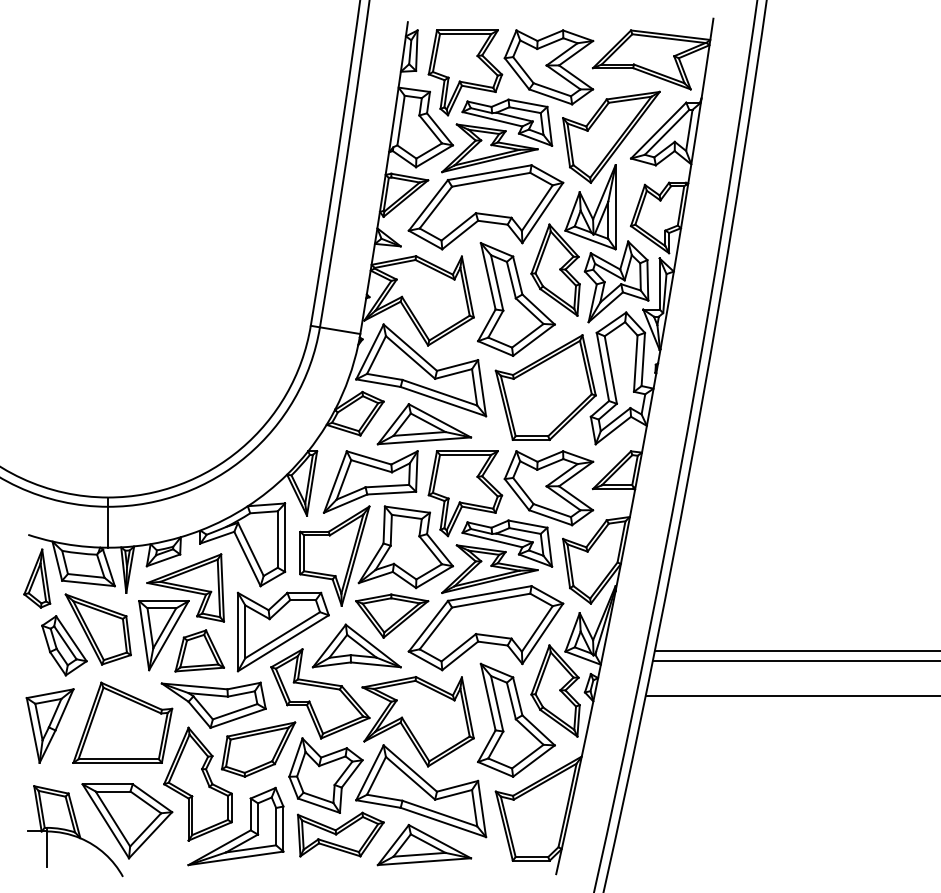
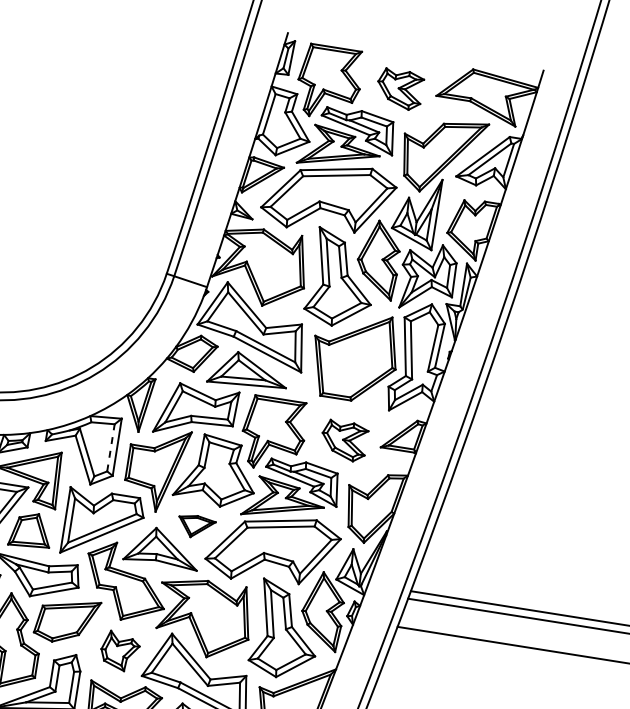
part: (548, 67) -> (399, 89), size x0.6
part: (548, 488) -> (343, 441), size x0.6
line: (277, 539) -> (110, 447), solid -> dashed
part: (392, 615) -> (196, 526), size x0.6
part: (325, 775) -> (119, 651), size x0.6

